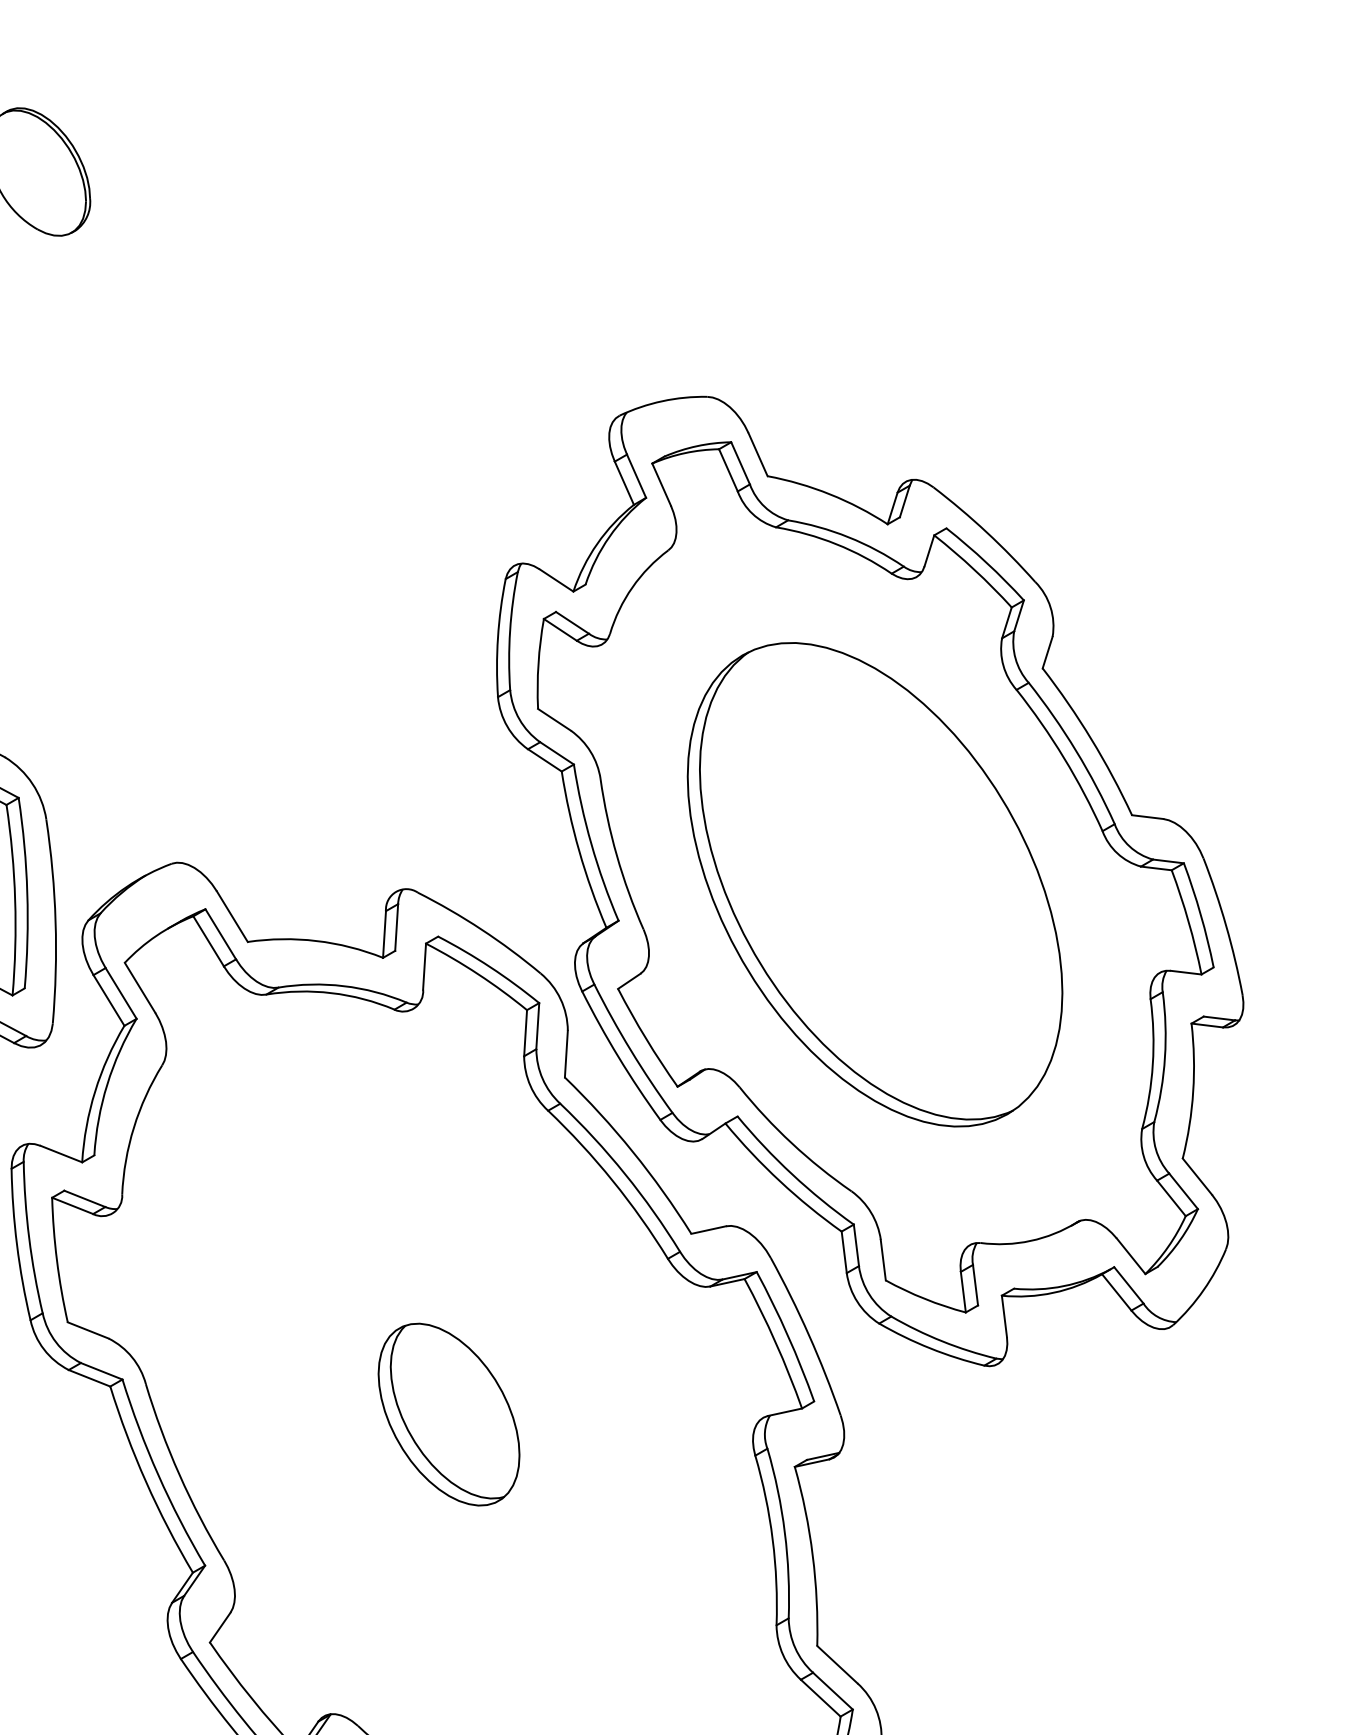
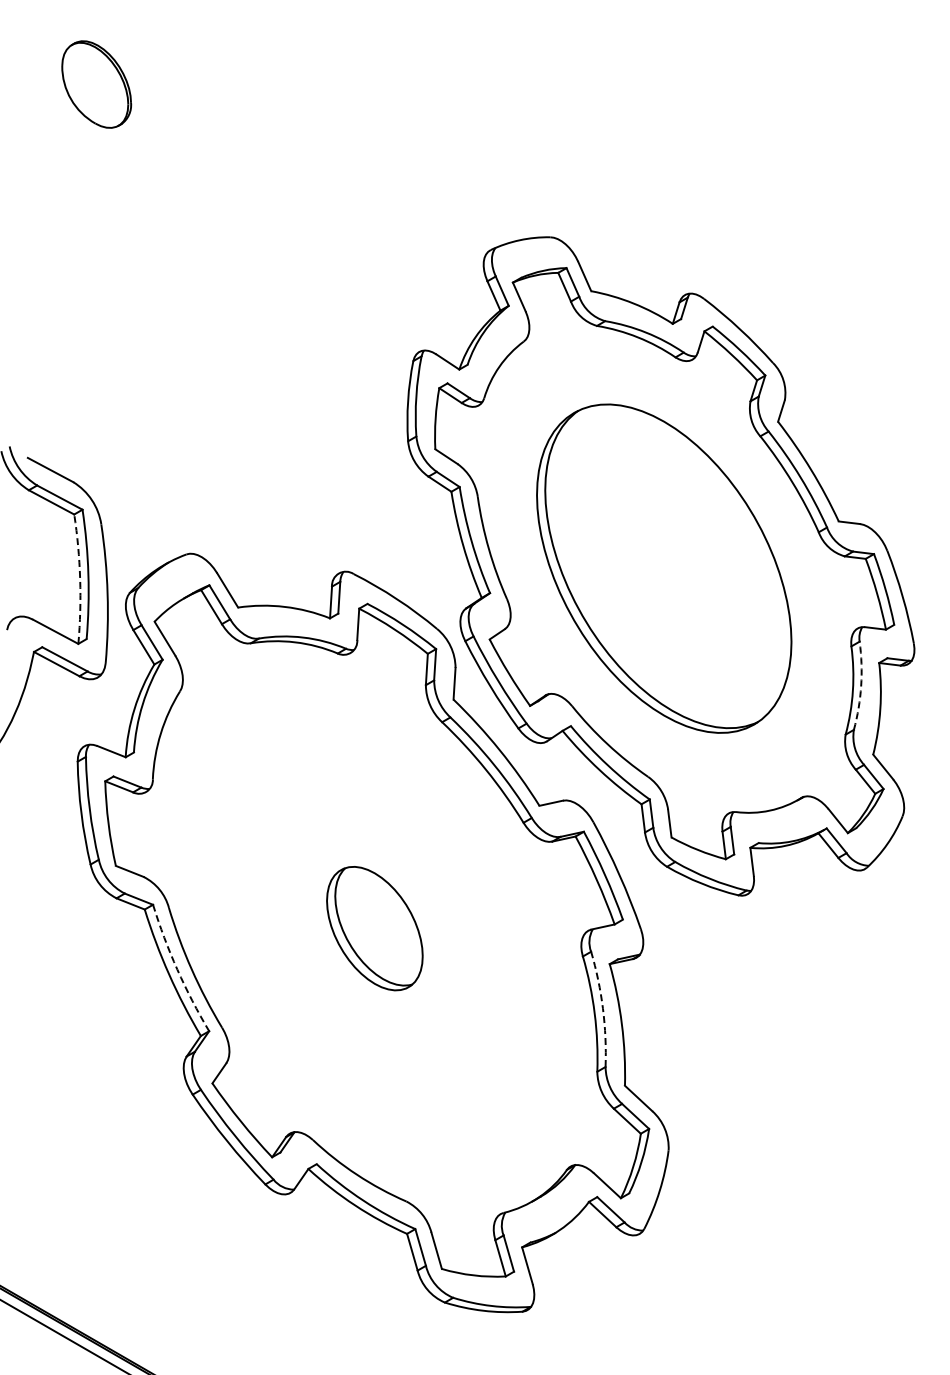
arc: (15, 900) -> (80, 579), solid -> dashed
arc: (1165, 1058) -> (861, 686), solid -> dashed
arc: (158, 1474) -> (177, 969), solid -> dashed
arc: (784, 1532) -> (602, 1008), solid -> dashed

